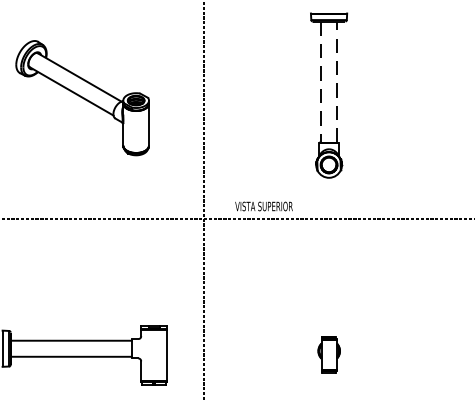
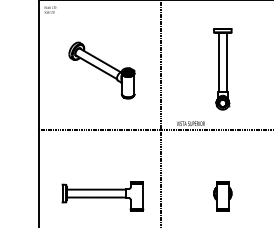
line: (320, 81) -> (218, 62), dashed -> solid
line: (336, 81) -> (226, 62), dashed -> solid
part: (328, 354) -> (222, 196), size x1.67

